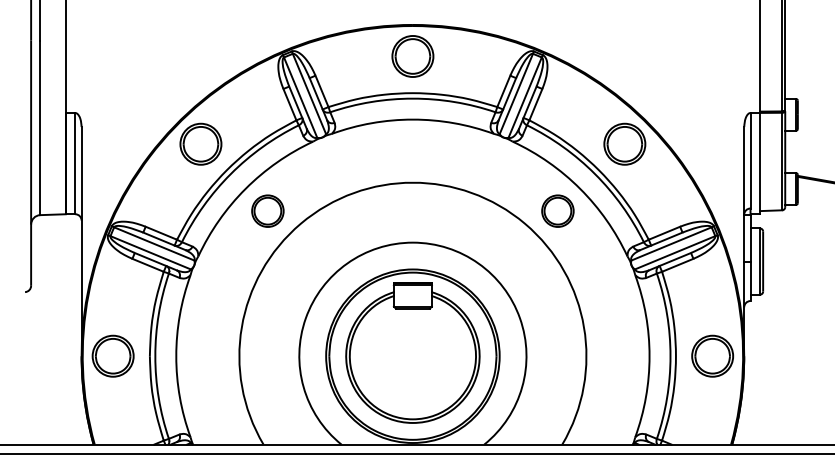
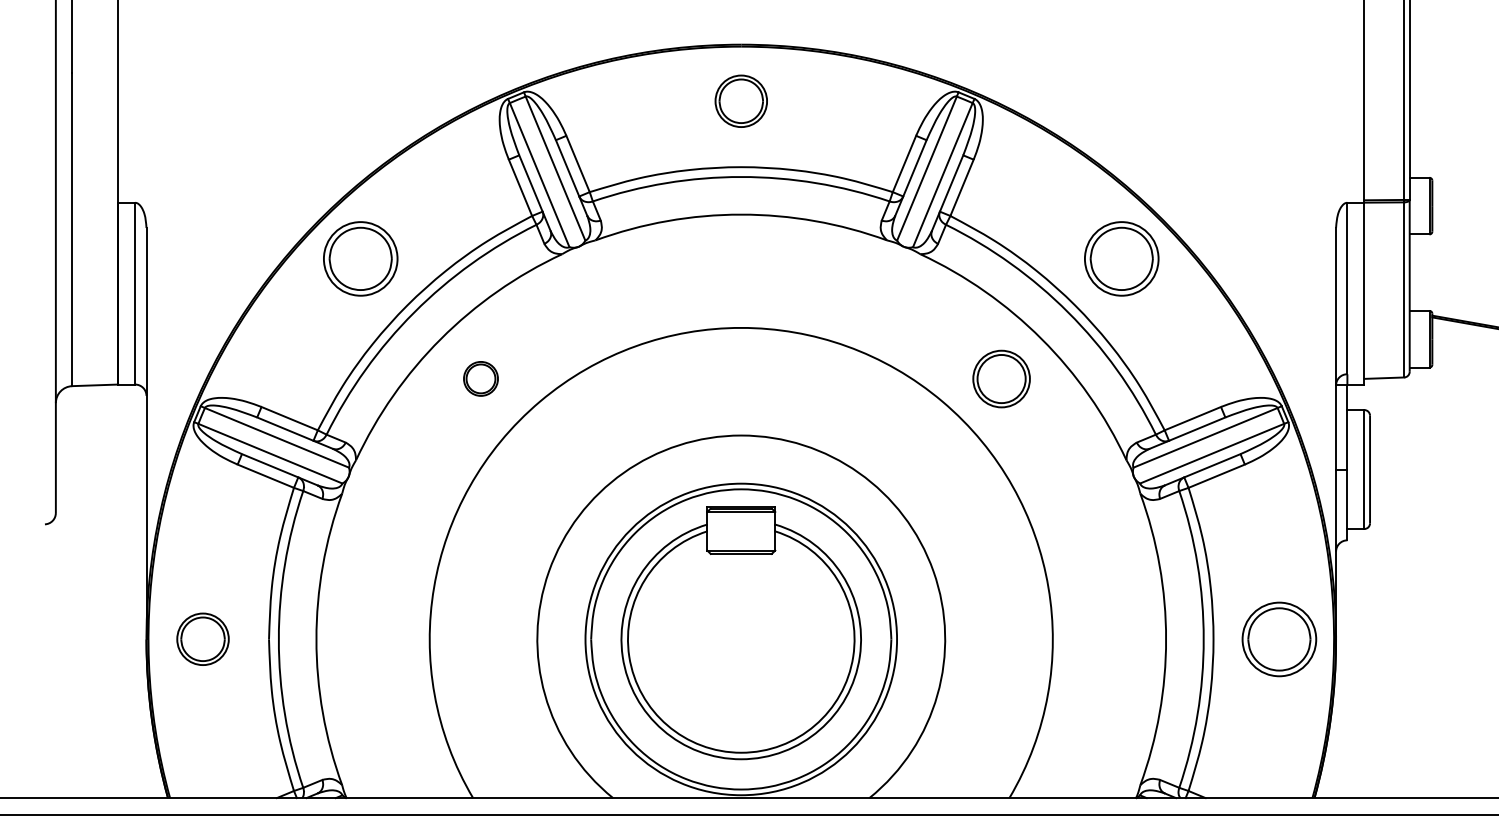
part: (412, 56) -> (740, 101), size x0.7
part: (267, 210) -> (480, 377), size x0.6
part: (112, 355) -> (201, 638), size x0.7

